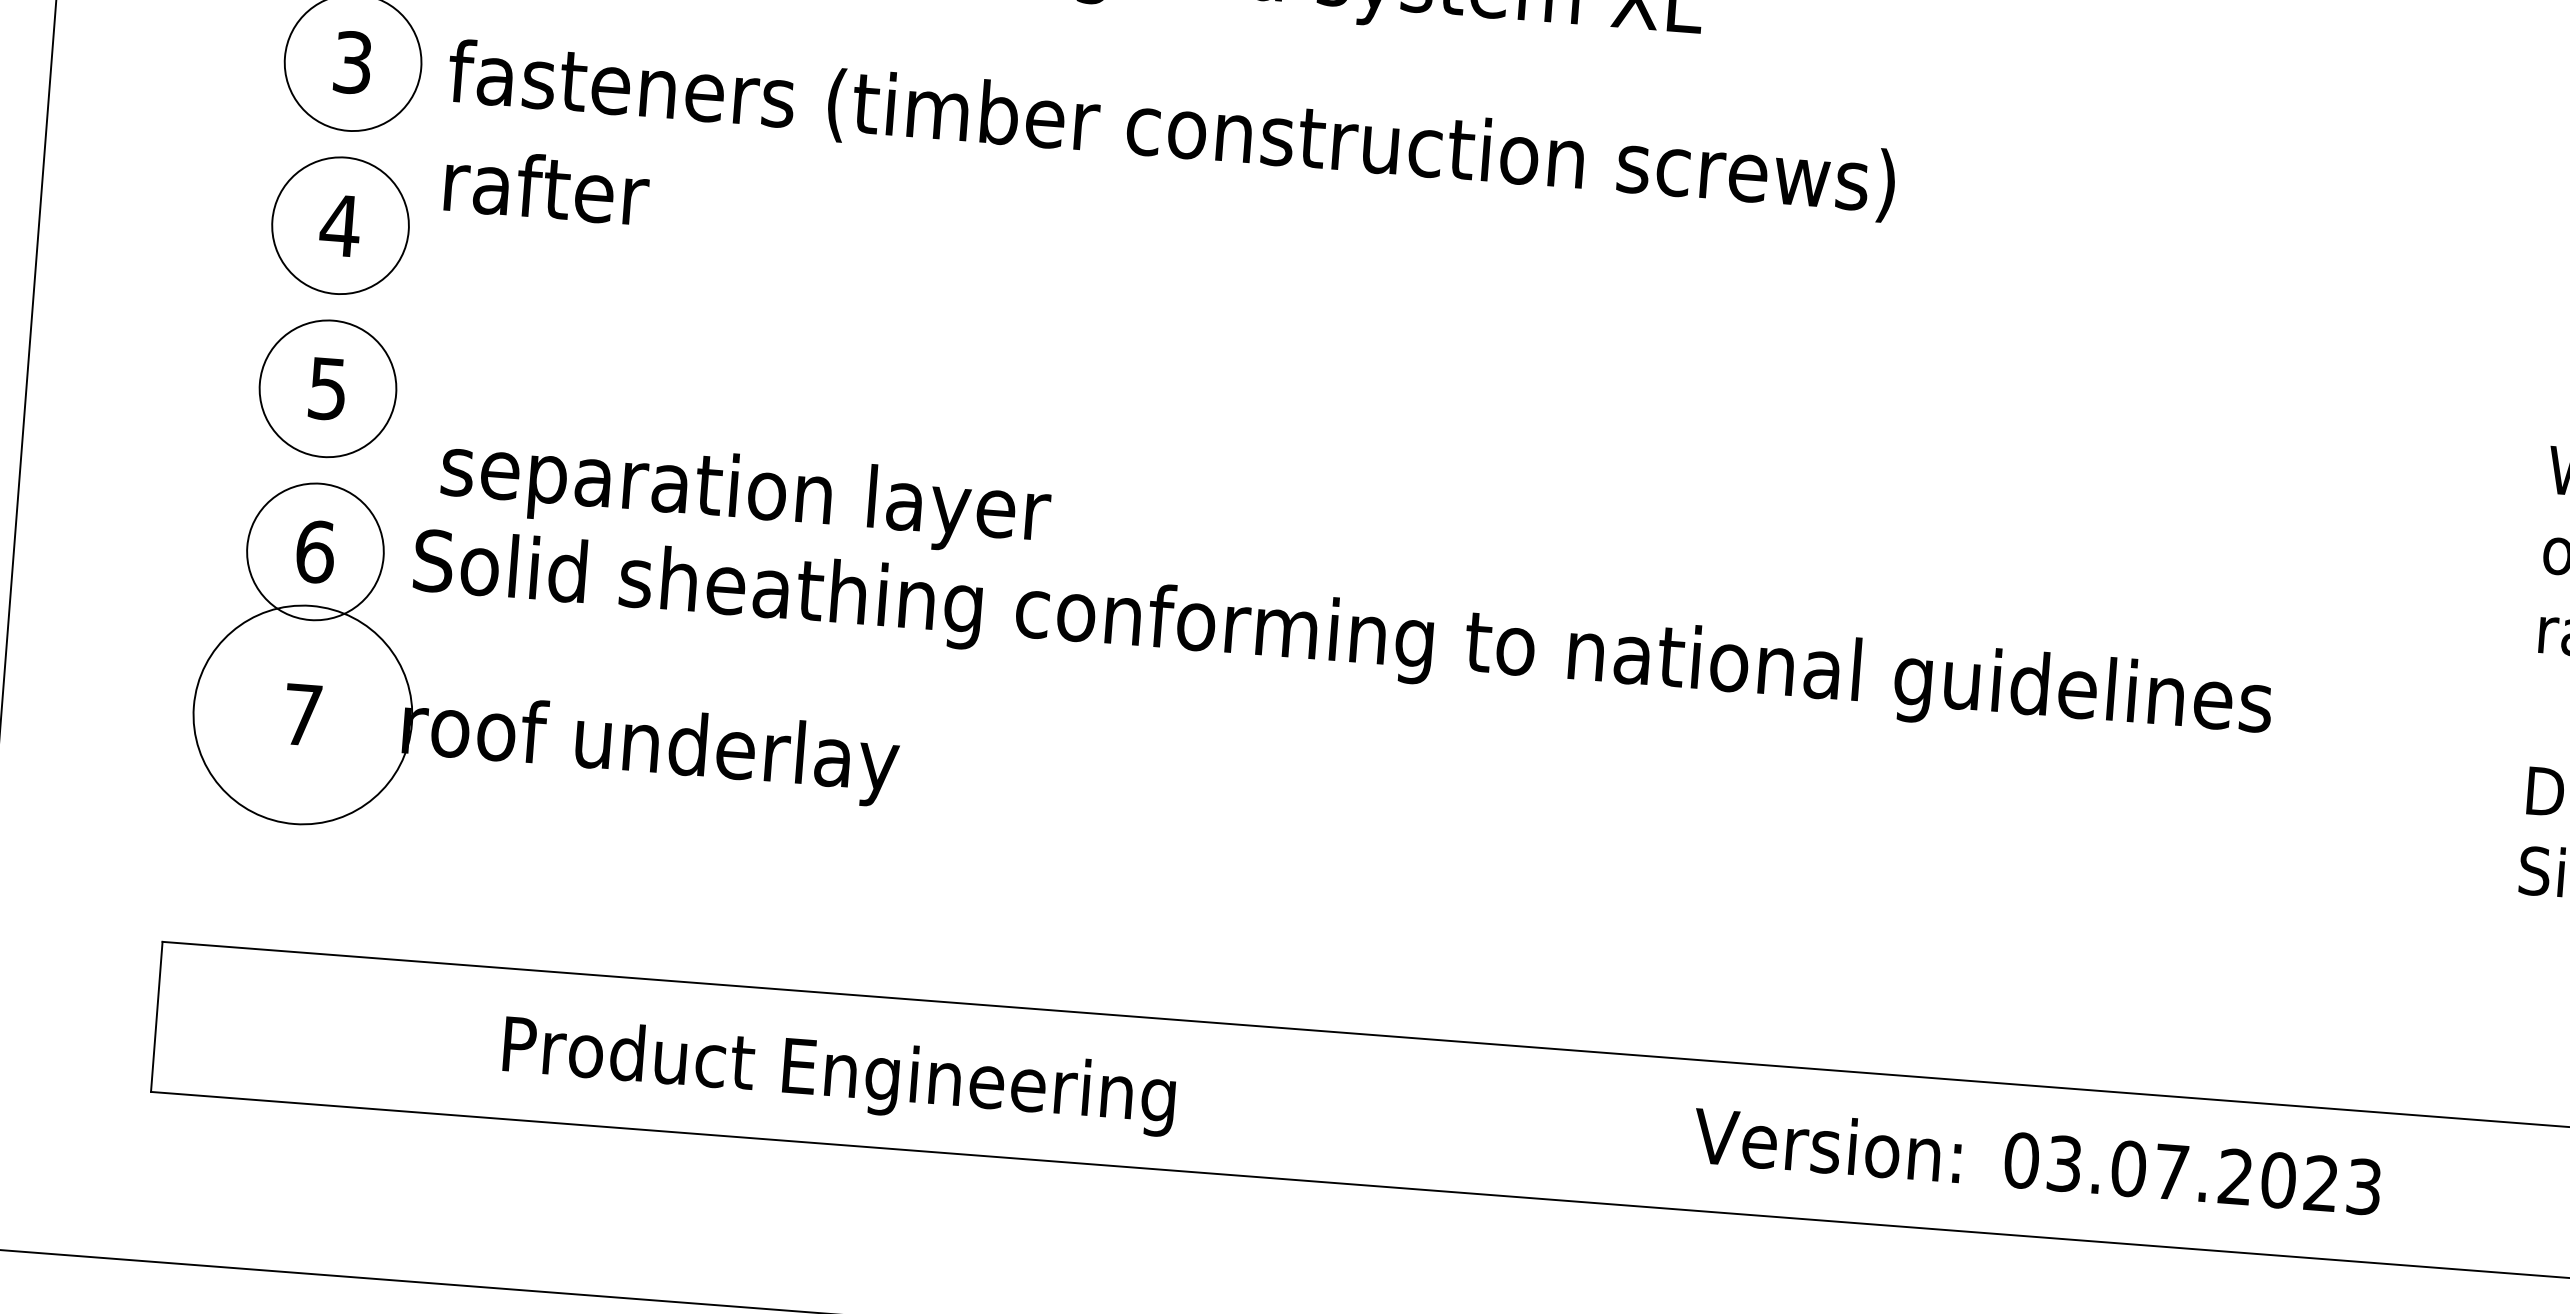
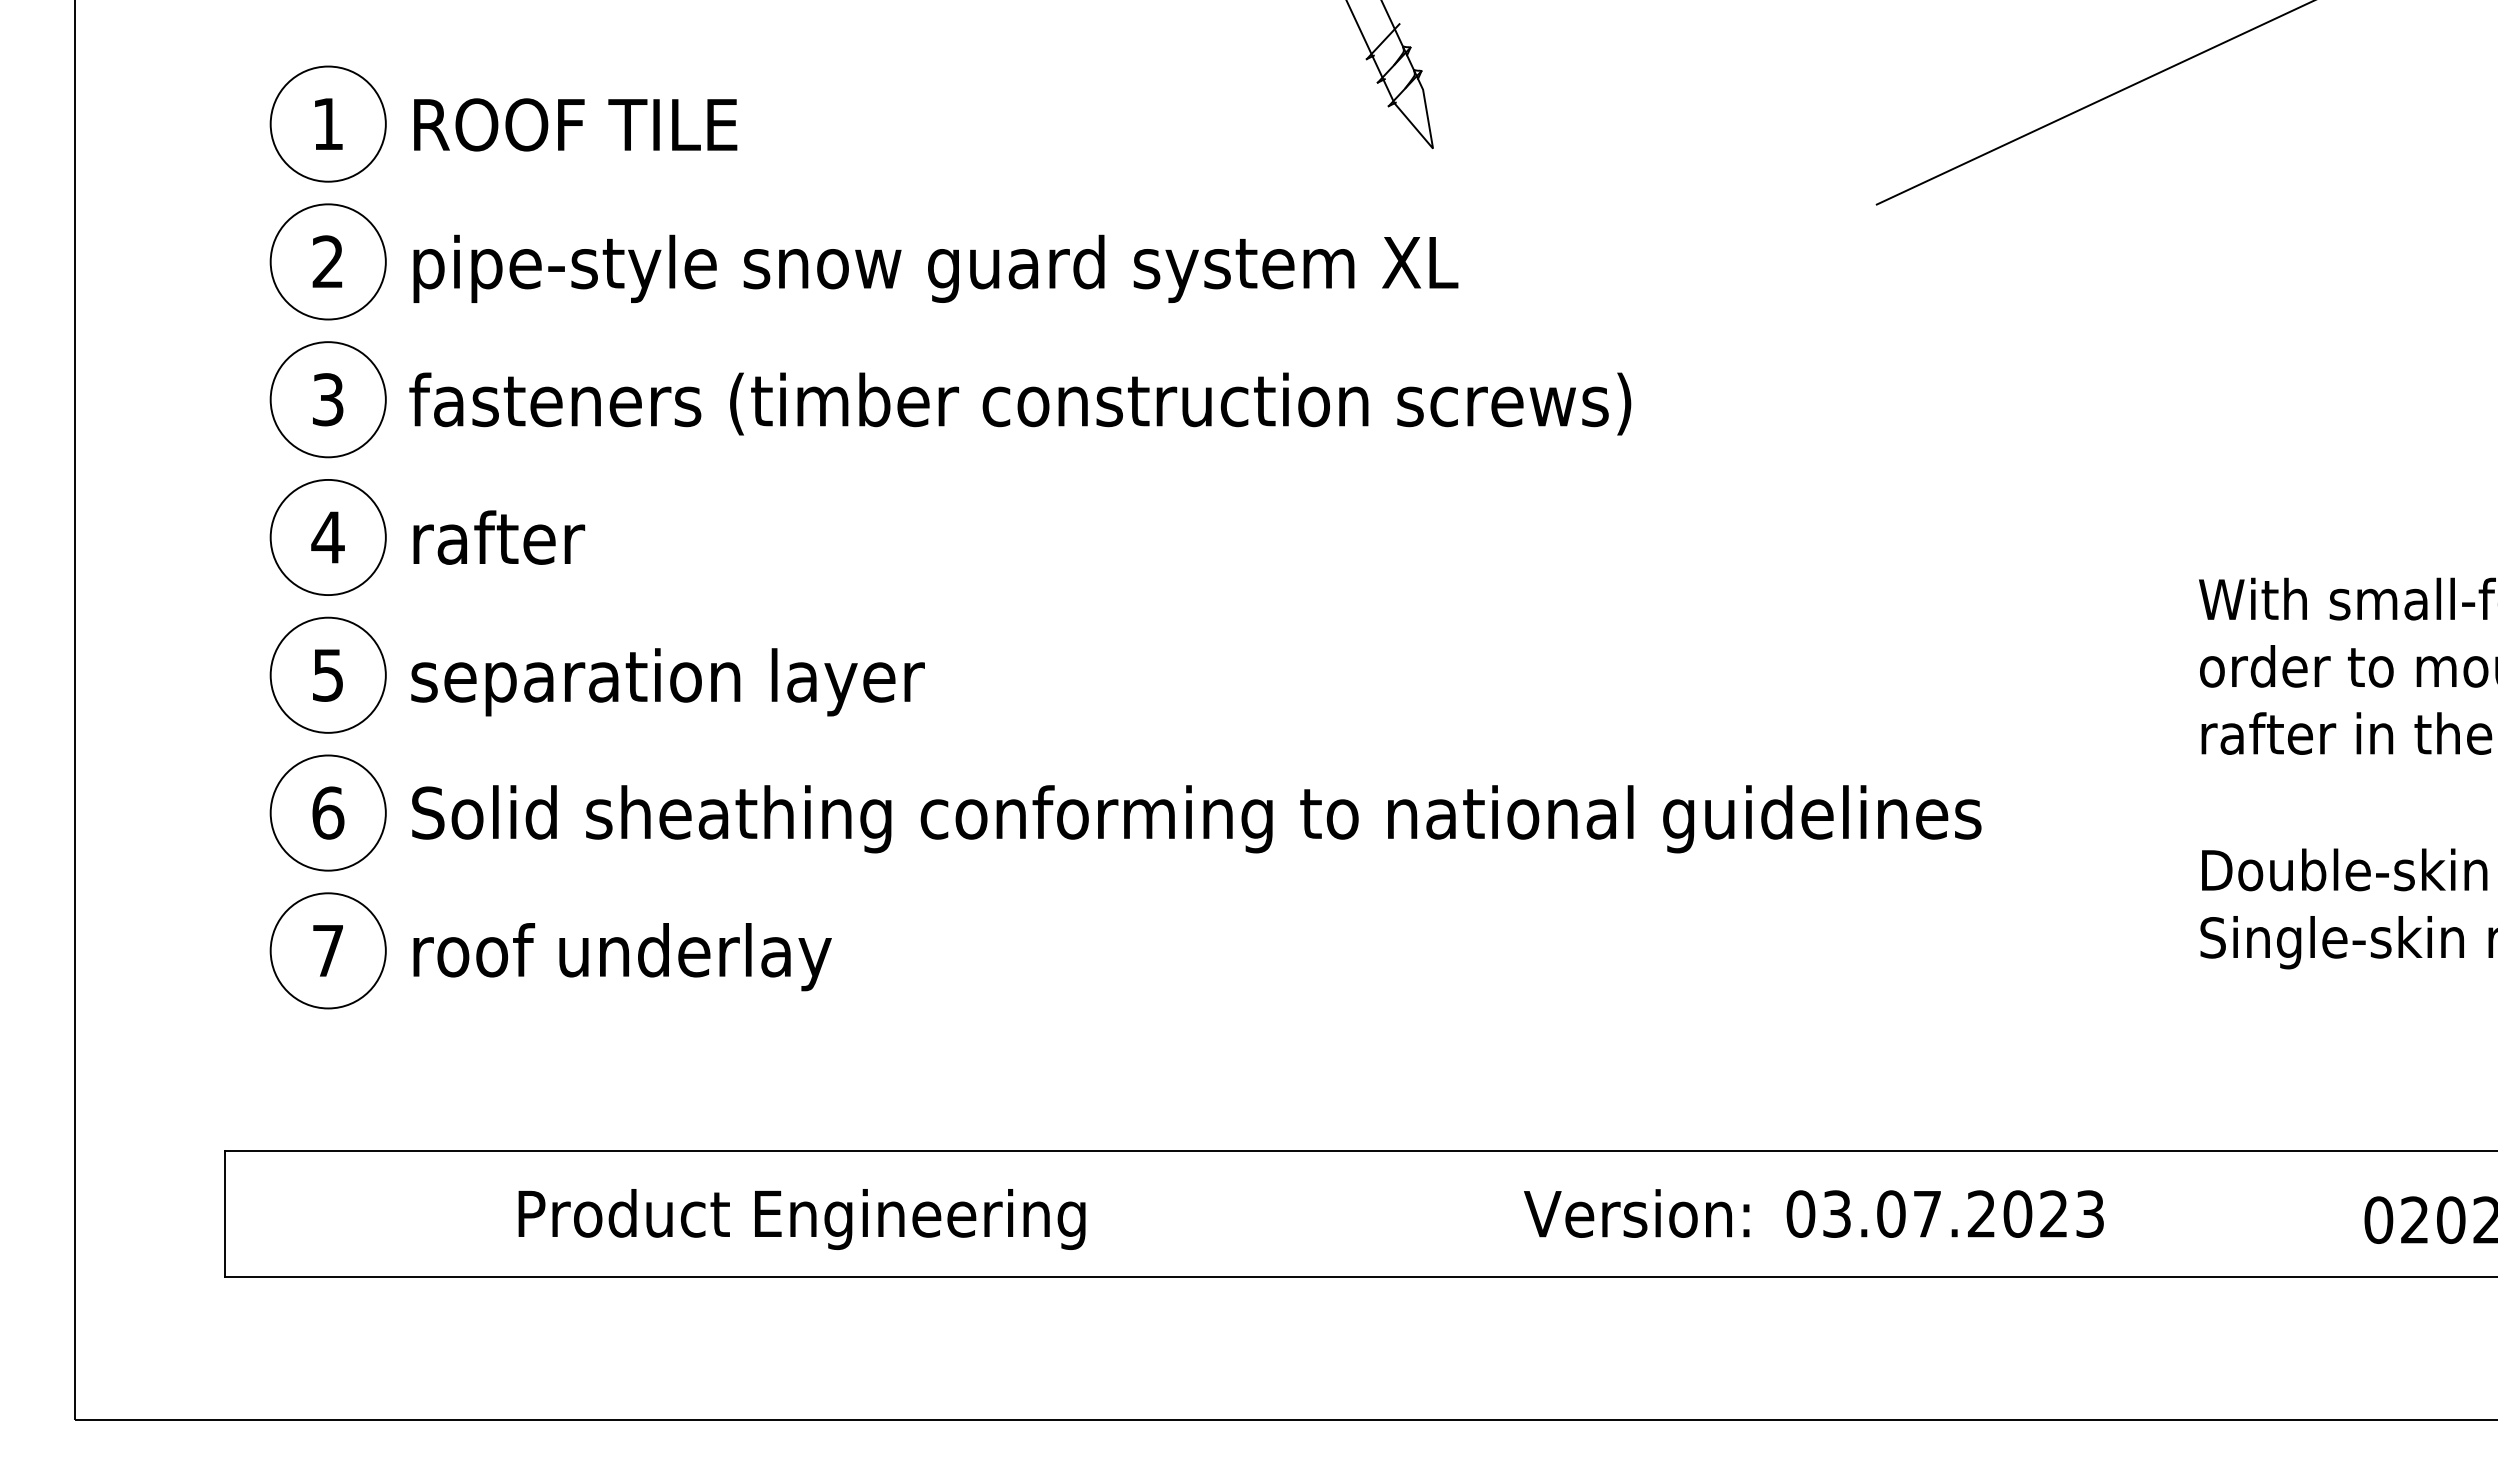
text: (547, 186) -> (499, 537), moved
text: (745, 494) -> (667, 682), moved
circle: (302, 714) -> (327, 950), size x0.62

